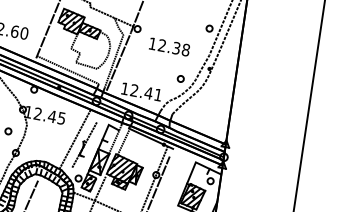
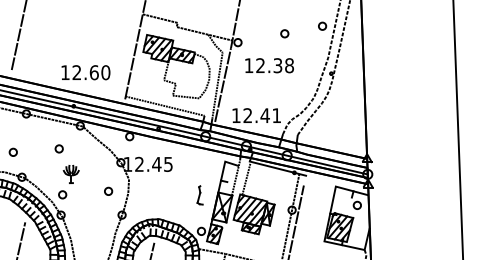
text: (169, 46) -> (269, 65), moved
part: (180, 78) -> (284, 33), moved
line: (74, 138) -> (188, 185), removed
line: (84, 144) -> (200, 190), removed
line: (100, 188) -> (229, 238), removed

